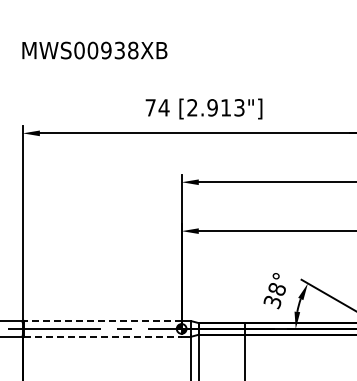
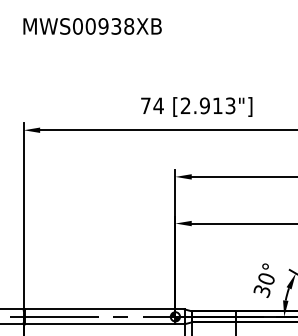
text: (94, 50) -> (92, 26), moved
text: (276, 289) -> (265, 279), 38° -> 30°
line: (102, 321) -> (99, 309), dashed -> solid
line: (102, 336) -> (99, 324), dashed -> solid

